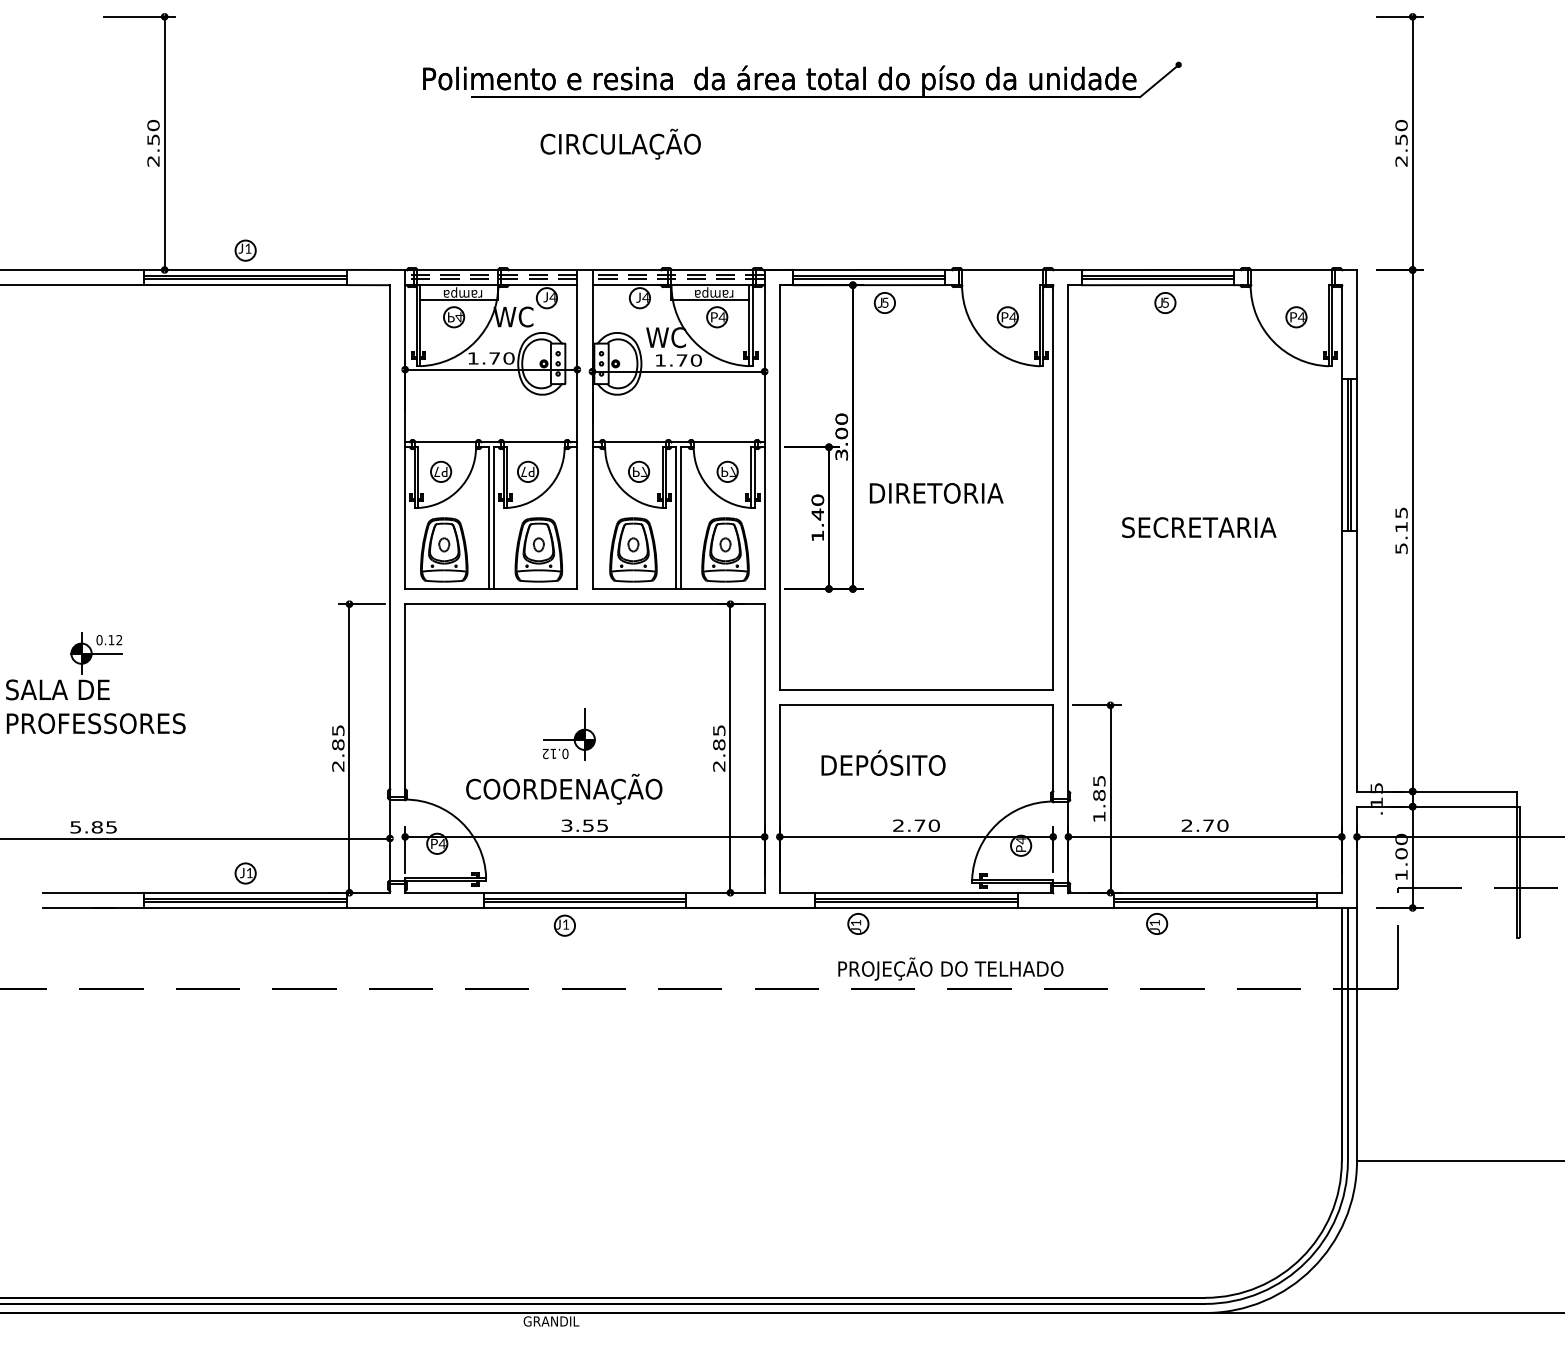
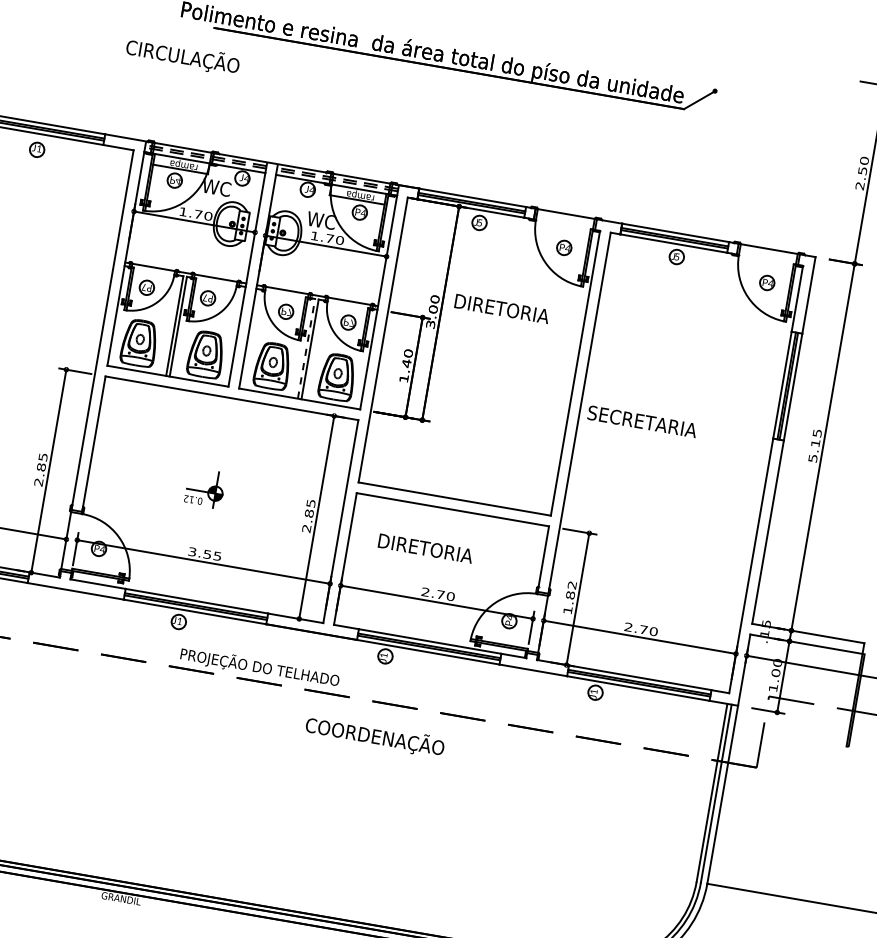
text: (620, 143) -> (182, 56), moved
part: (245, 250) -> (37, 149), moved
text: (936, 493) -> (502, 309), moved
line: (676, 518) -> (306, 349), solid -> dashed
text: (1199, 527) -> (642, 421), moved
text: (899, 762) -> (433, 547), DEPÓSITO -> DIRETORIA
text: (1099, 781) -> (572, 585), 1.85 -> 1.82
text: (564, 788) -> (375, 736), moved
text: (950, 968) -> (259, 666), moved

